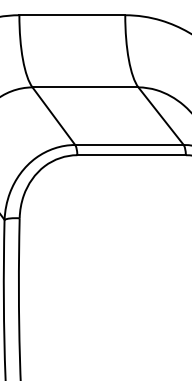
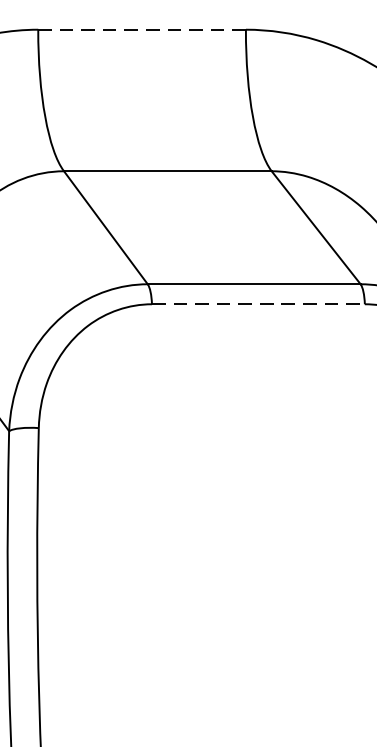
line: (72, 15) -> (142, 30), solid -> dashed
line: (132, 155) -> (260, 304), solid -> dashed

